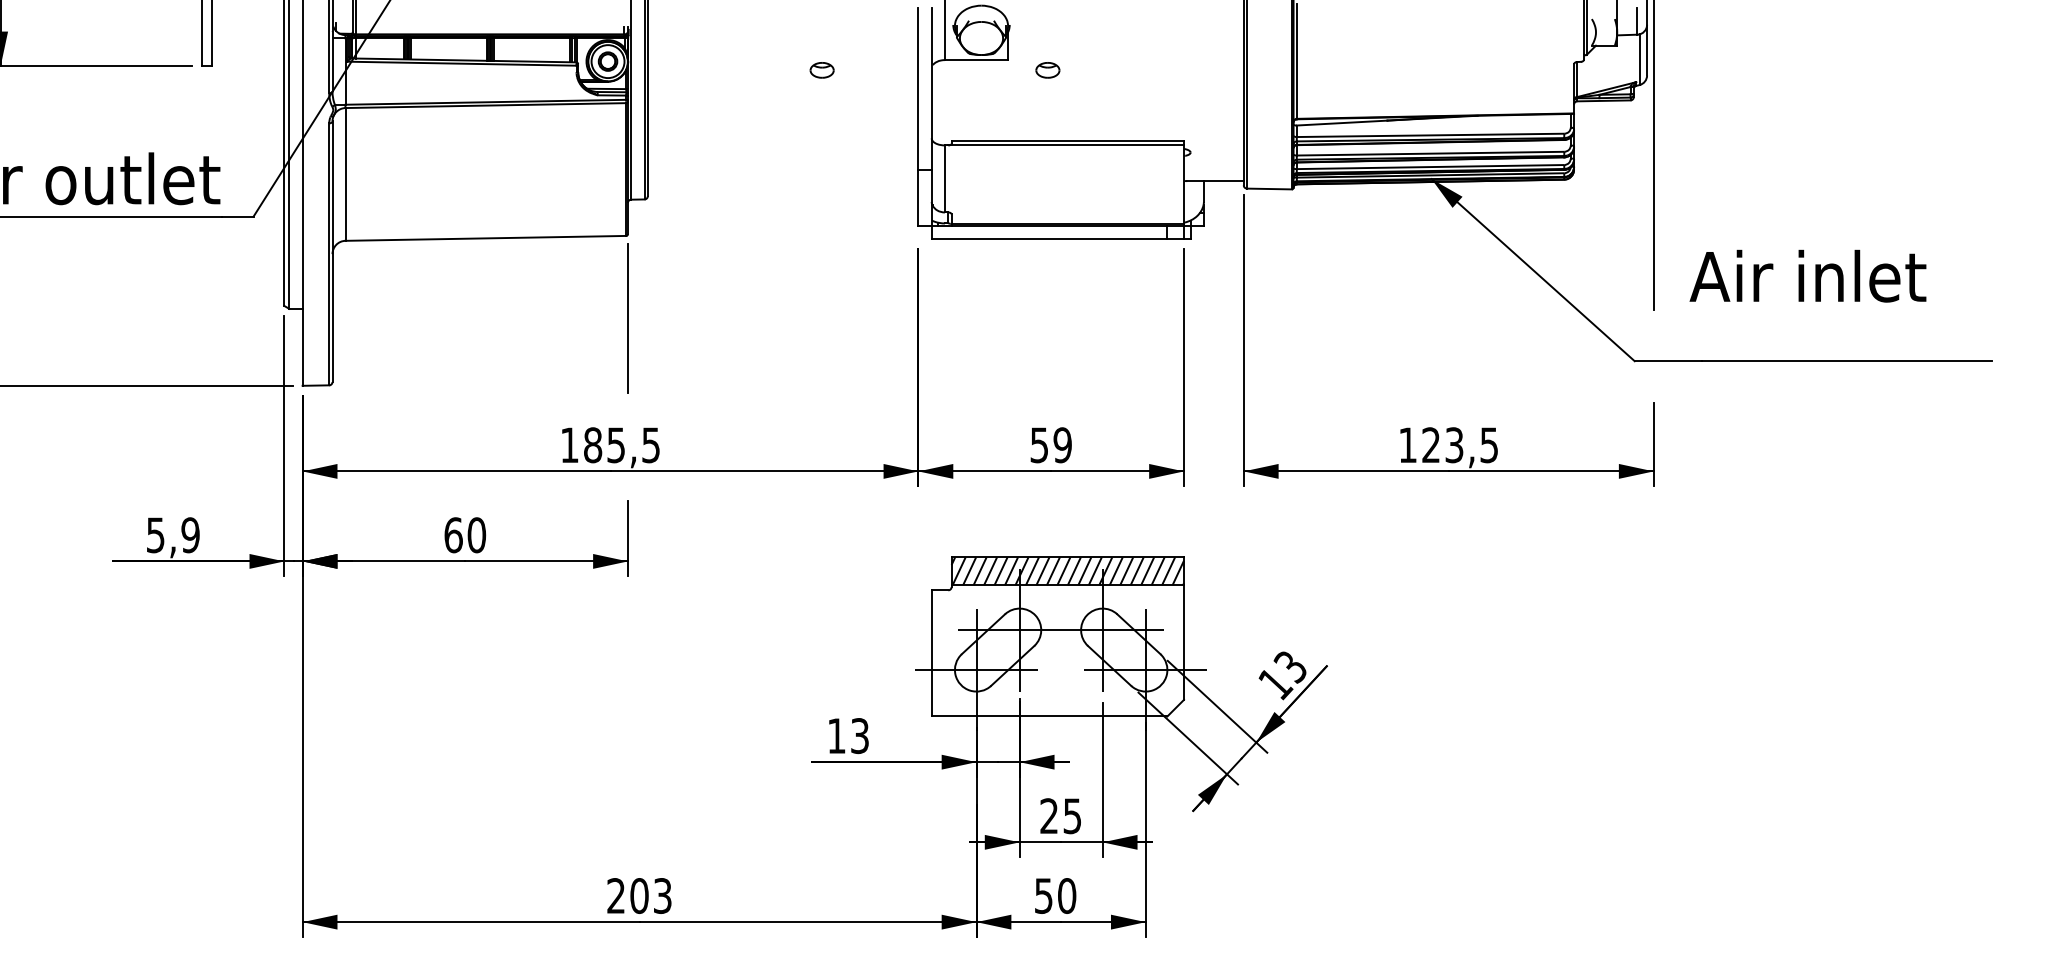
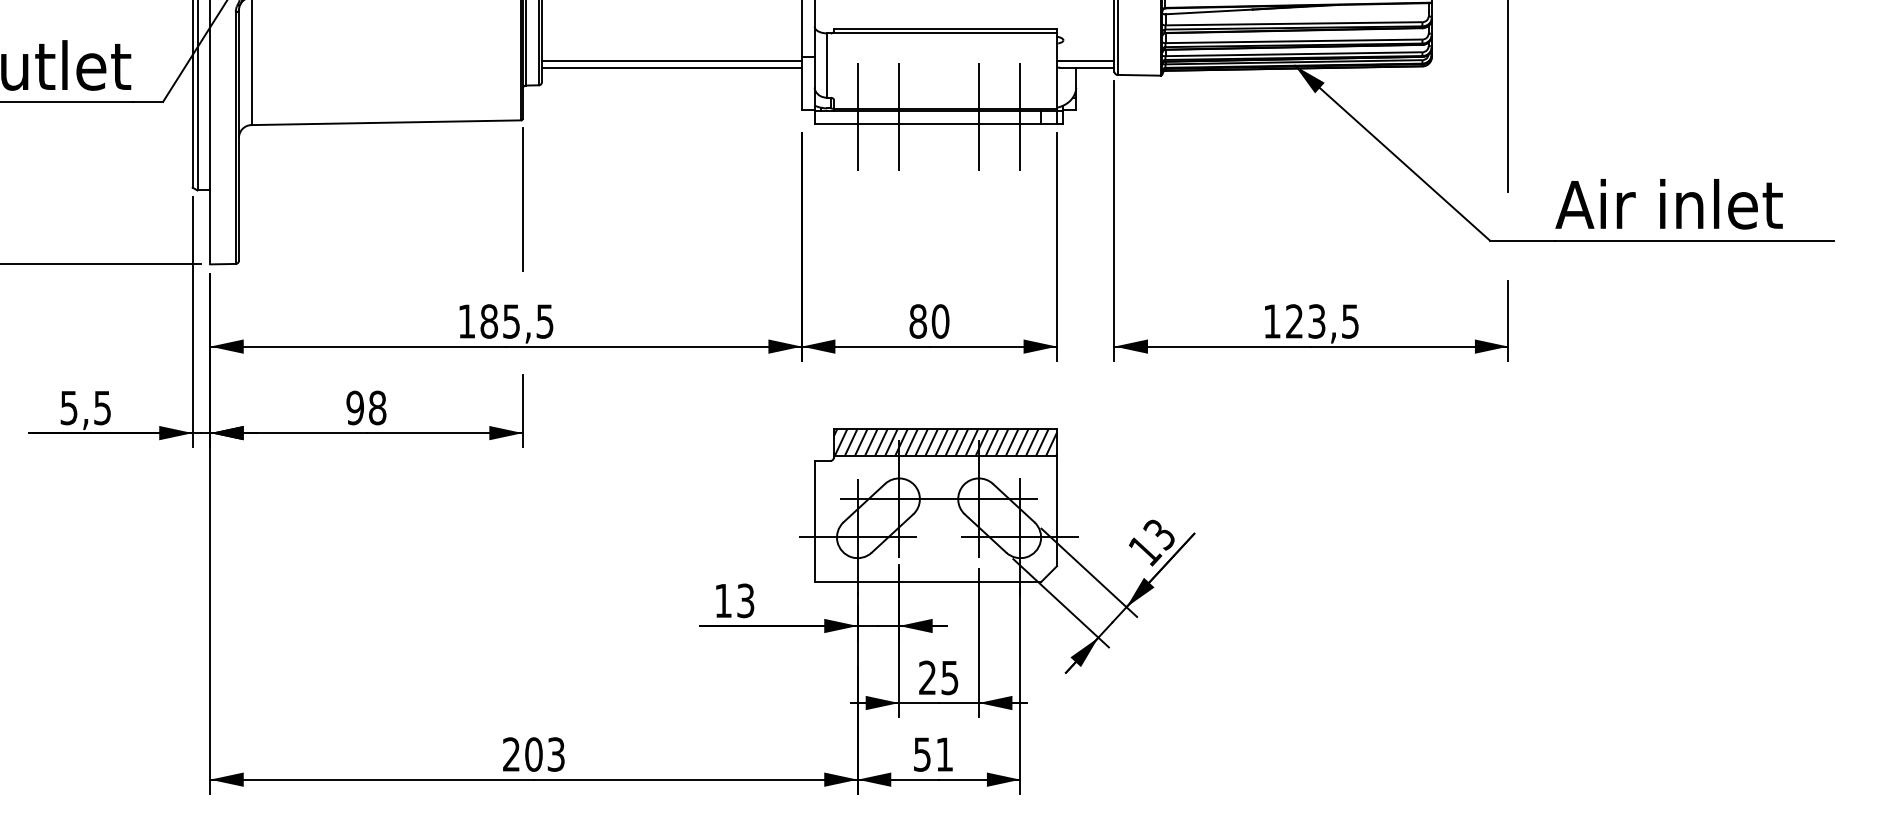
line: (782, 173) -> (671, 60), added
line: (1213, 173) -> (1085, 60), added
line: (782, 181) -> (671, 68), added
line: (976, 232) -> (857, 117), added
line: (1019, 232) -> (899, 117), added
line: (1102, 232) -> (978, 117), added
line: (1145, 232) -> (1020, 117), added
text: (1807, 275) -> (1668, 203), moved
text: (1050, 445) -> (928, 321), 59 -> 80
text: (190, 534) -> (102, 407), 5,9 -> 5,5
text: (465, 535) -> (366, 408), 60 -> 98
text: (1067, 895) -> (945, 754), 50 -> 51

